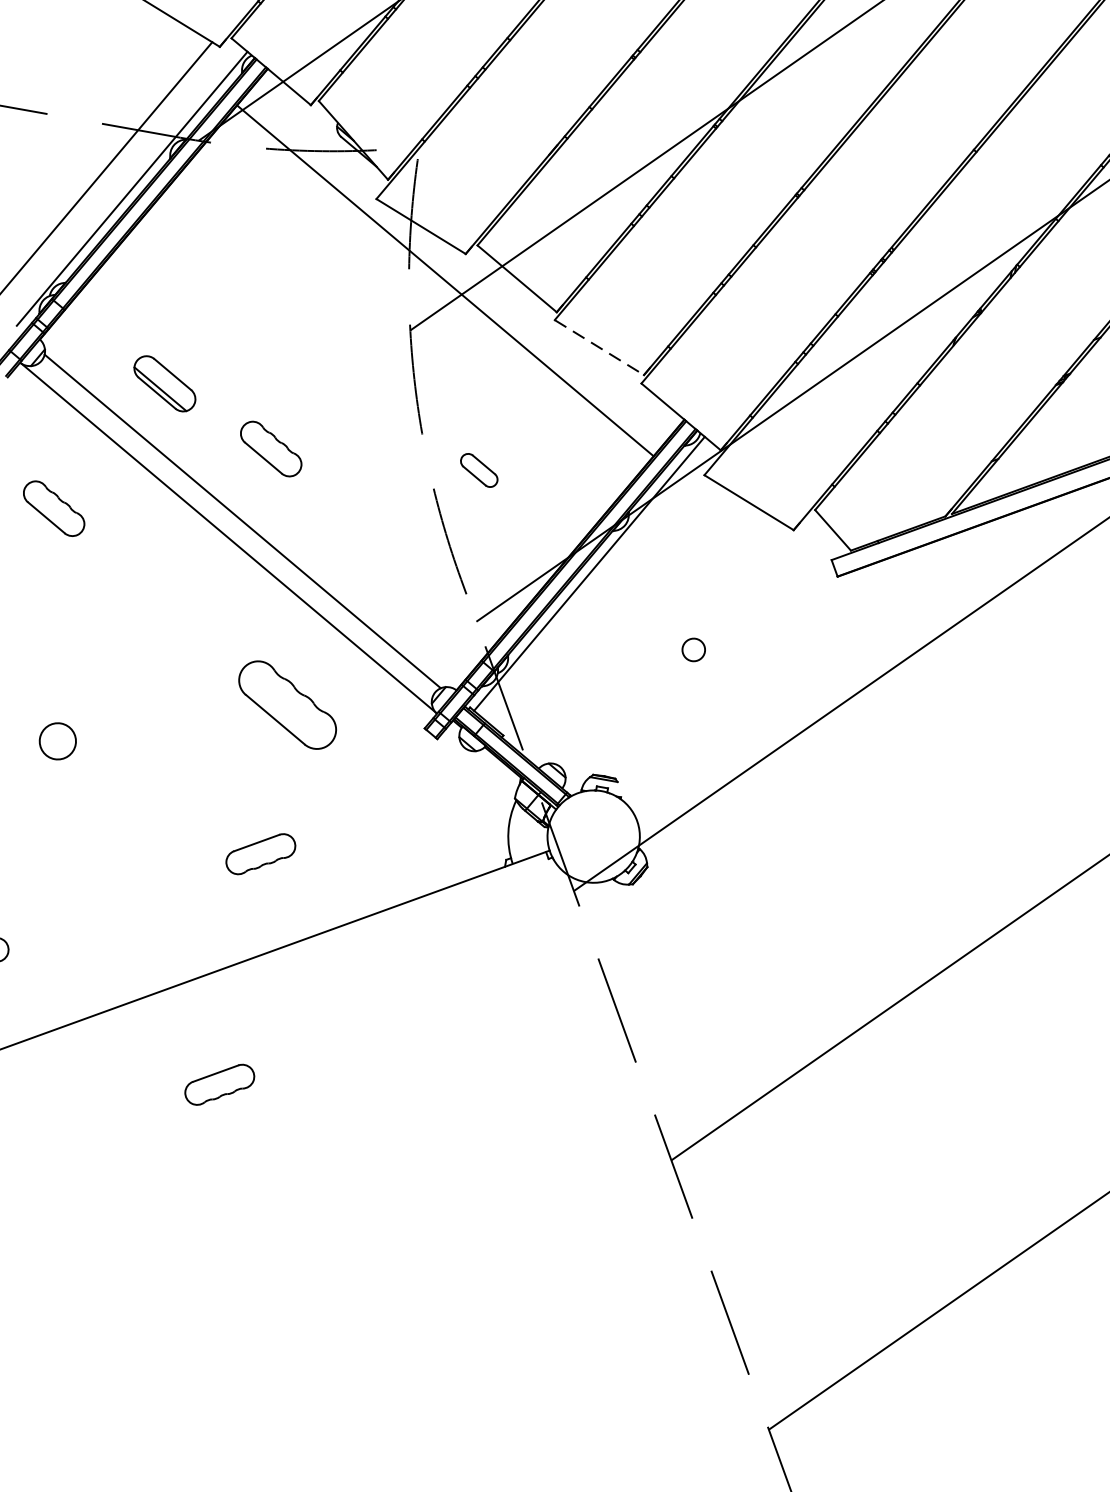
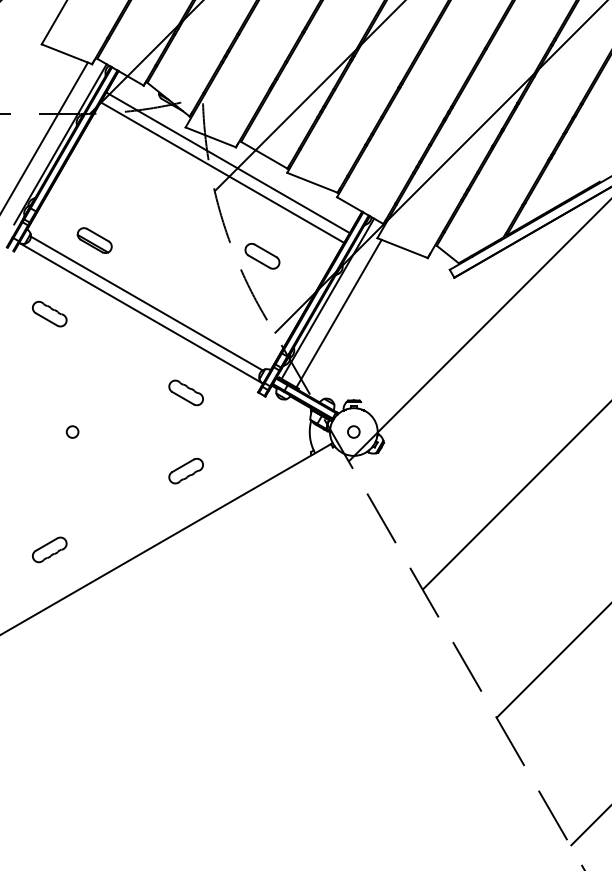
line: (431, 297) -> (222, 172), added
line: (599, 347) -> (312, 182), dashed -> solid
part: (270, 447) -> (154, 263), removed
part: (479, 469) -> (262, 255), size x1.67
line: (604, 605) -> (338, 313), added
circle: (693, 648) -> (353, 431), moved
part: (286, 704) -> (185, 392), size x0.62
circle: (57, 740) -> (72, 431), size x0.62
part: (218, 1083) -> (185, 591), removed

